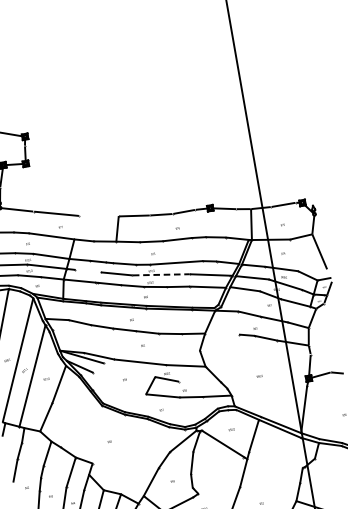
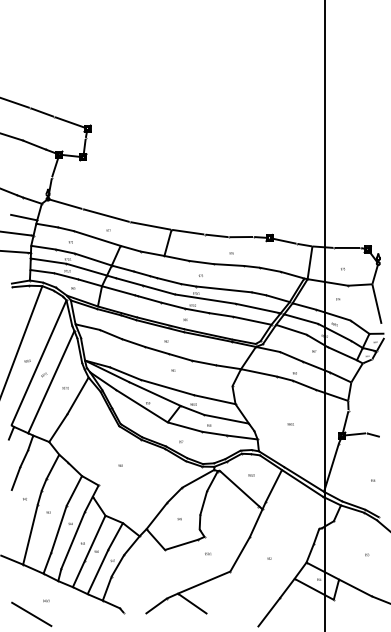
line: (98, 215) -> (150, 225), added
line: (88, 270) -> (129, 281), added
line: (161, 275) -> (205, 299), dashed -> solid
line: (221, 333) -> (258, 372), added
line: (129, 369) -> (154, 393), added
line: (199, 382) -> (226, 419), added
line: (119, 383) -> (141, 406), added

